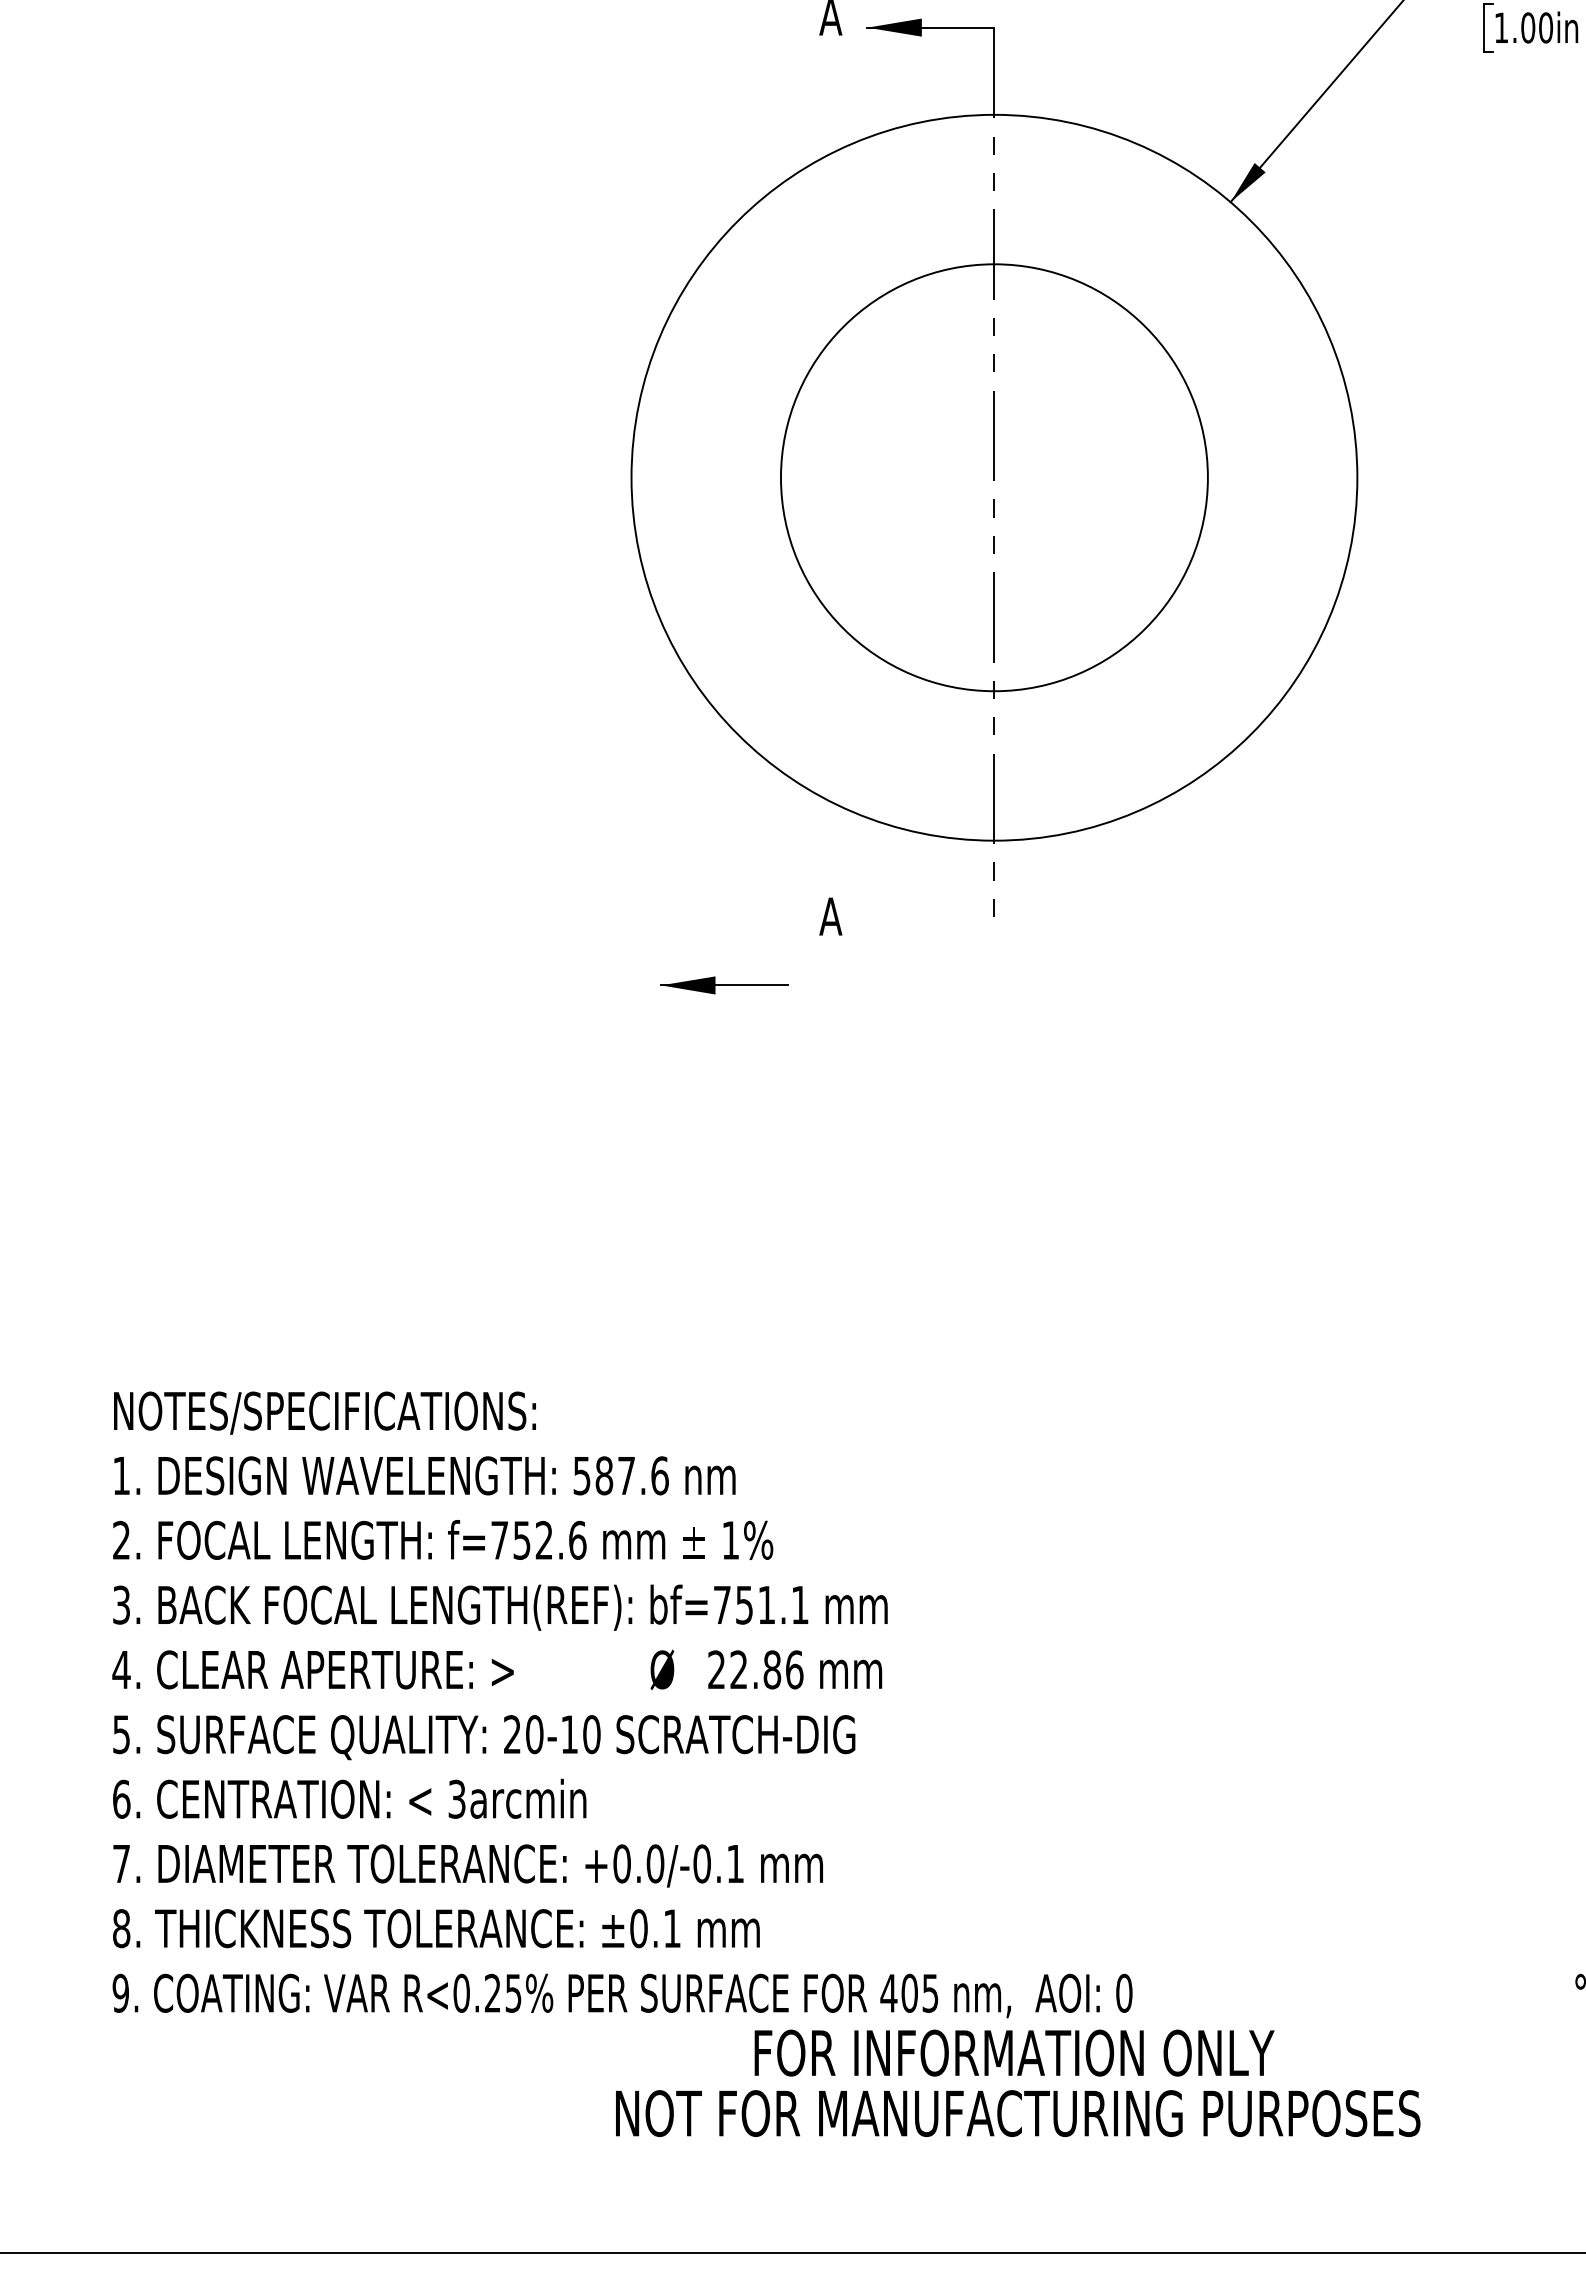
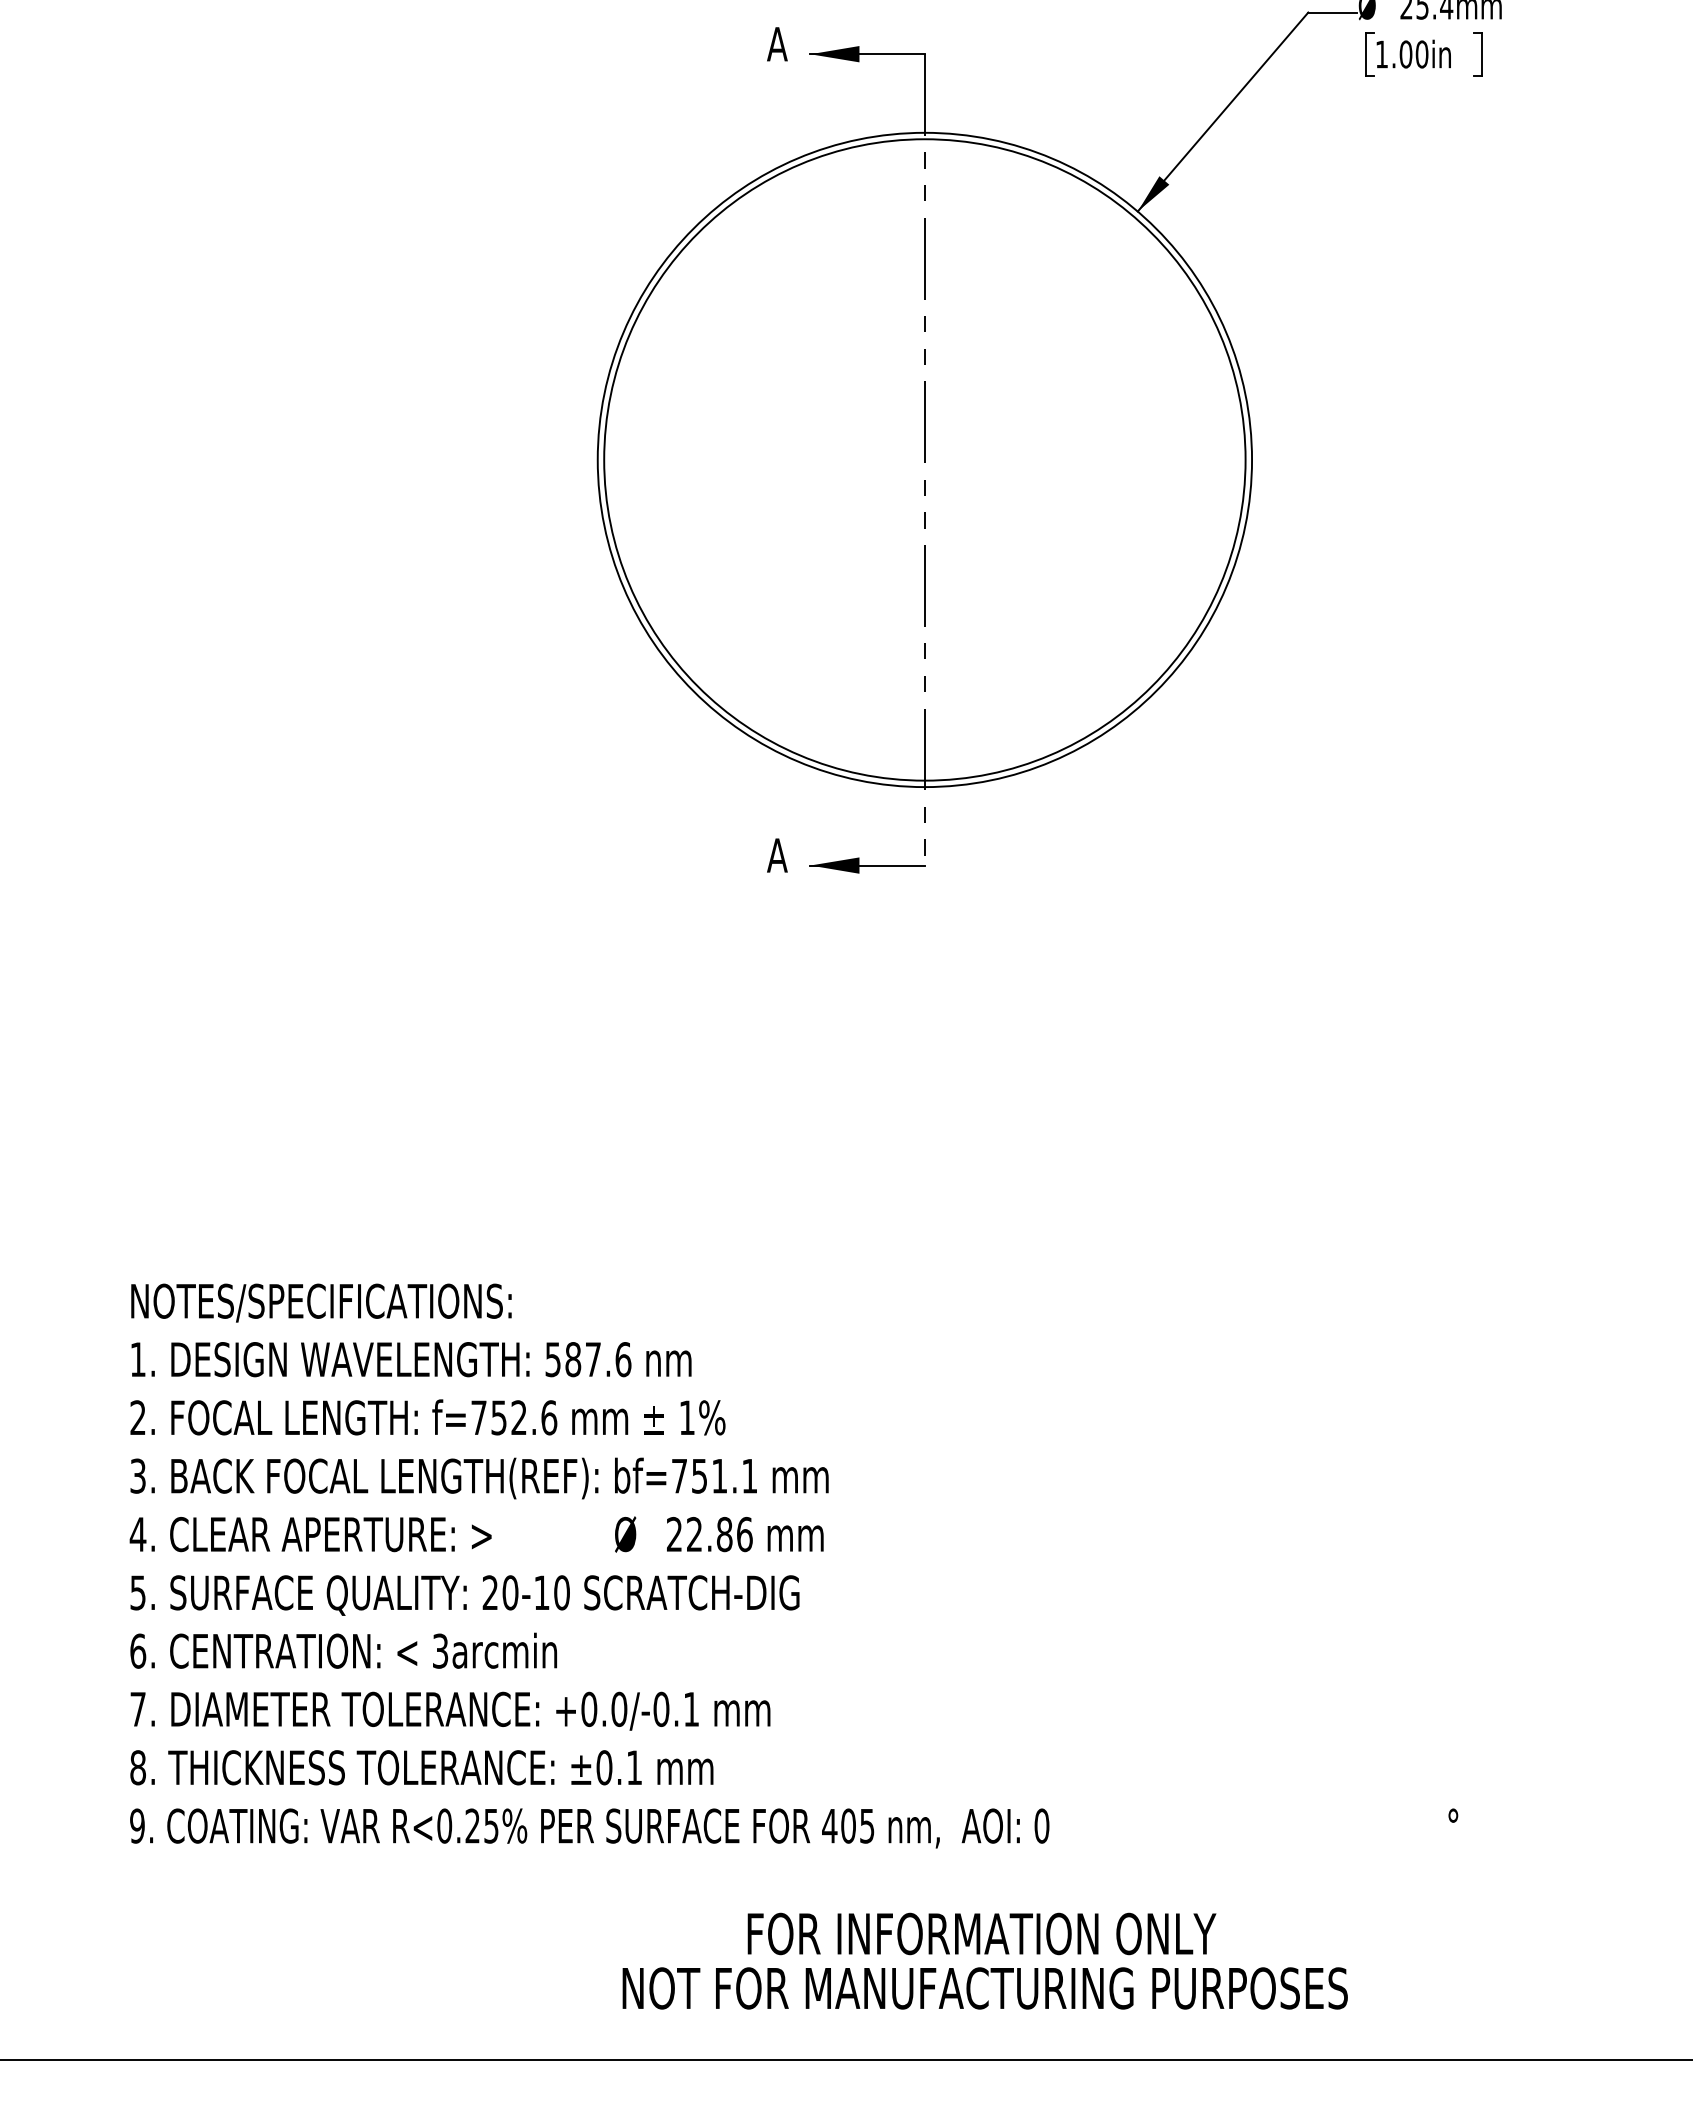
circle: (994, 477) -> (924, 459), size x1.67
part: (724, 985) -> (867, 865), moved
text: (1017, 2082) -> (984, 1960), moved

